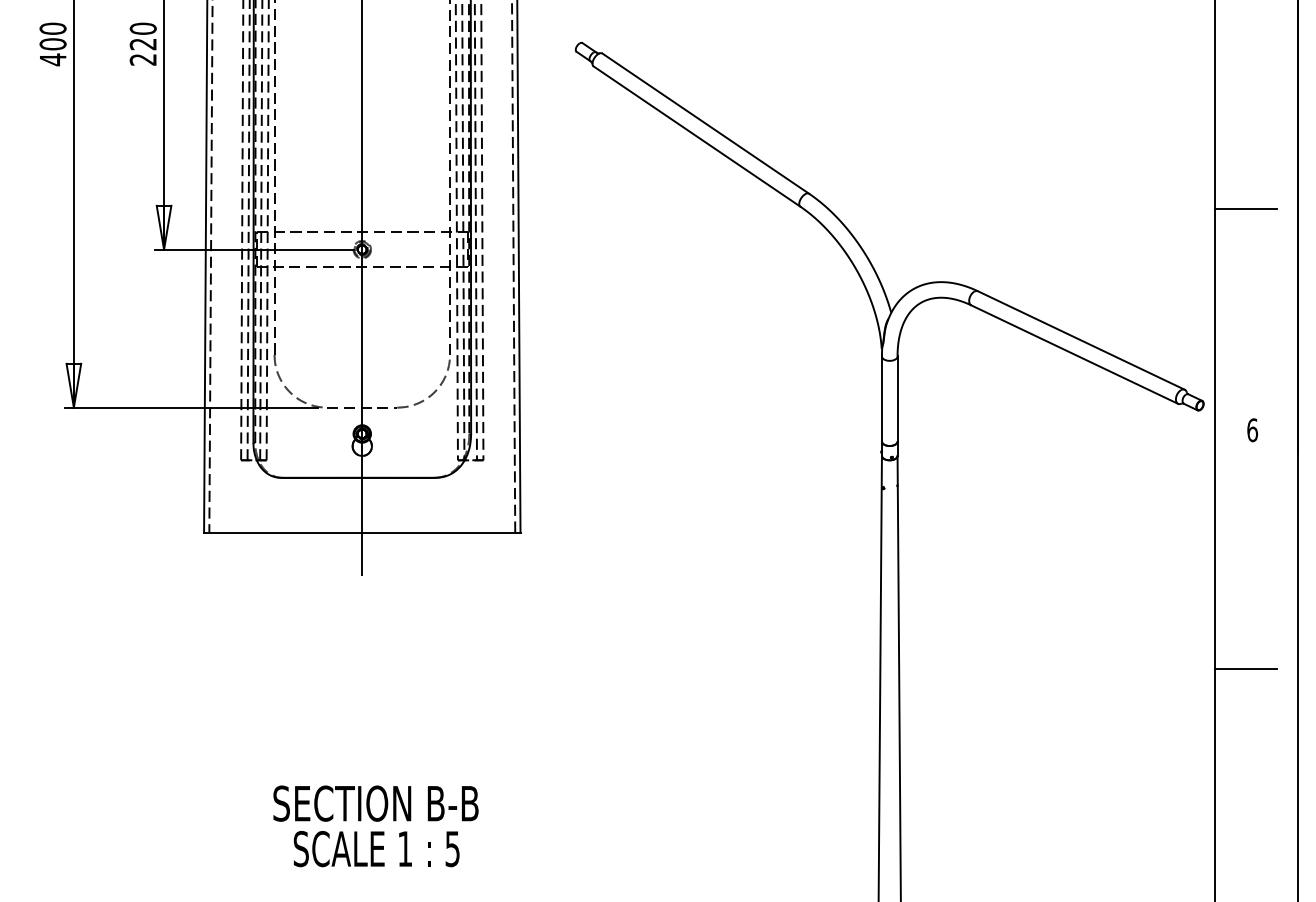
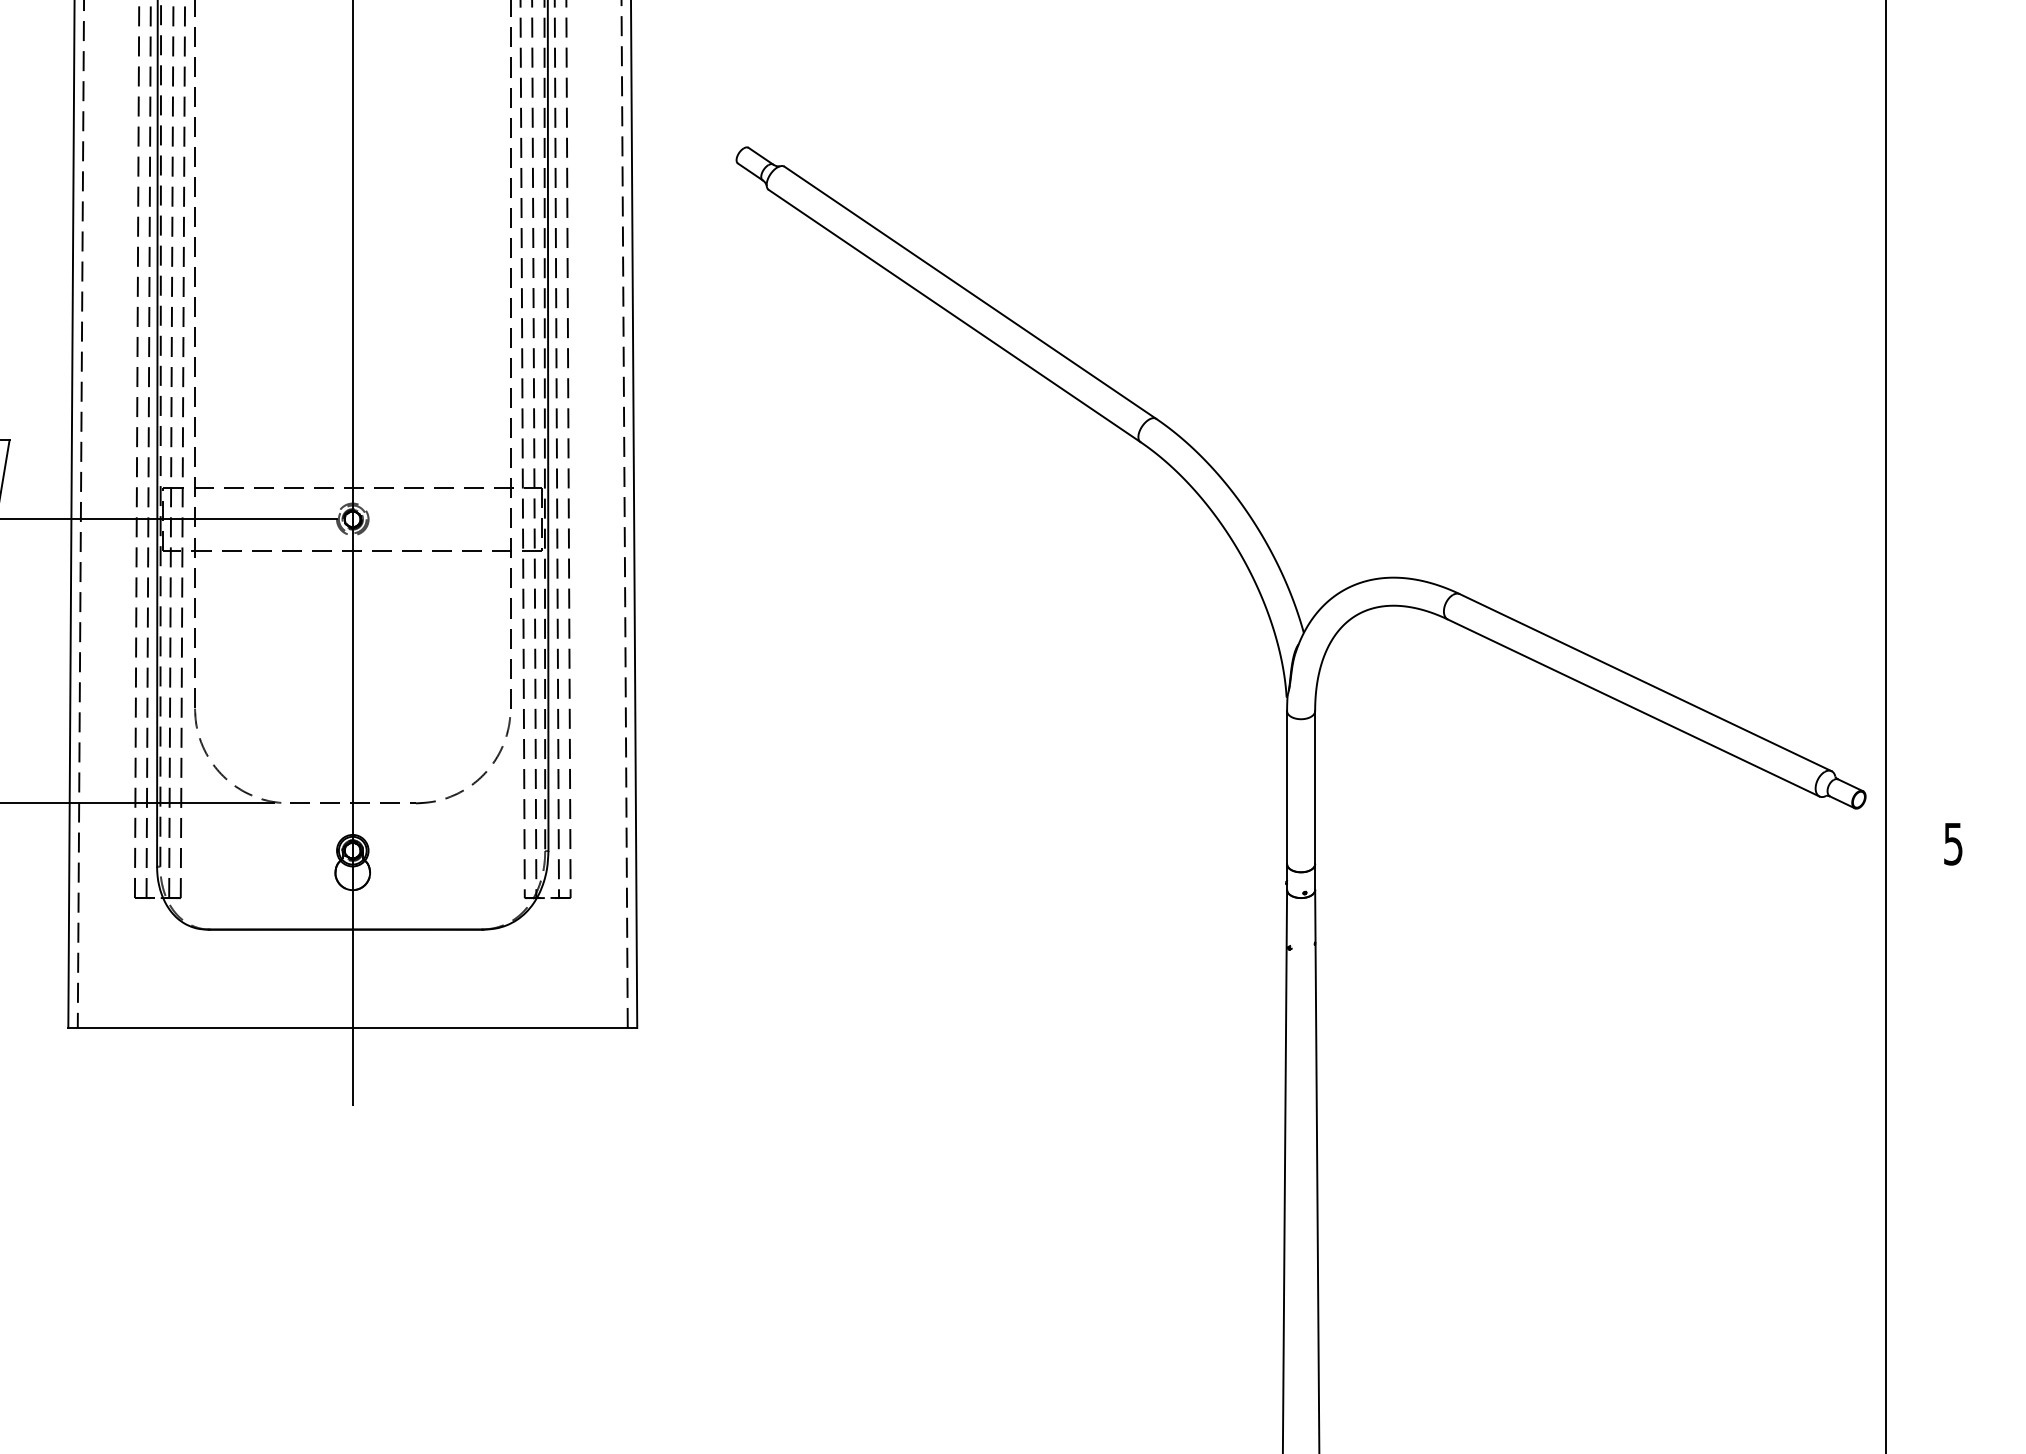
line: (1245, 209) -> (1940, 447), removed
text: (1252, 430) -> (1953, 844), 6 -> 5
line: (1245, 668) -> (1940, 1272), removed

